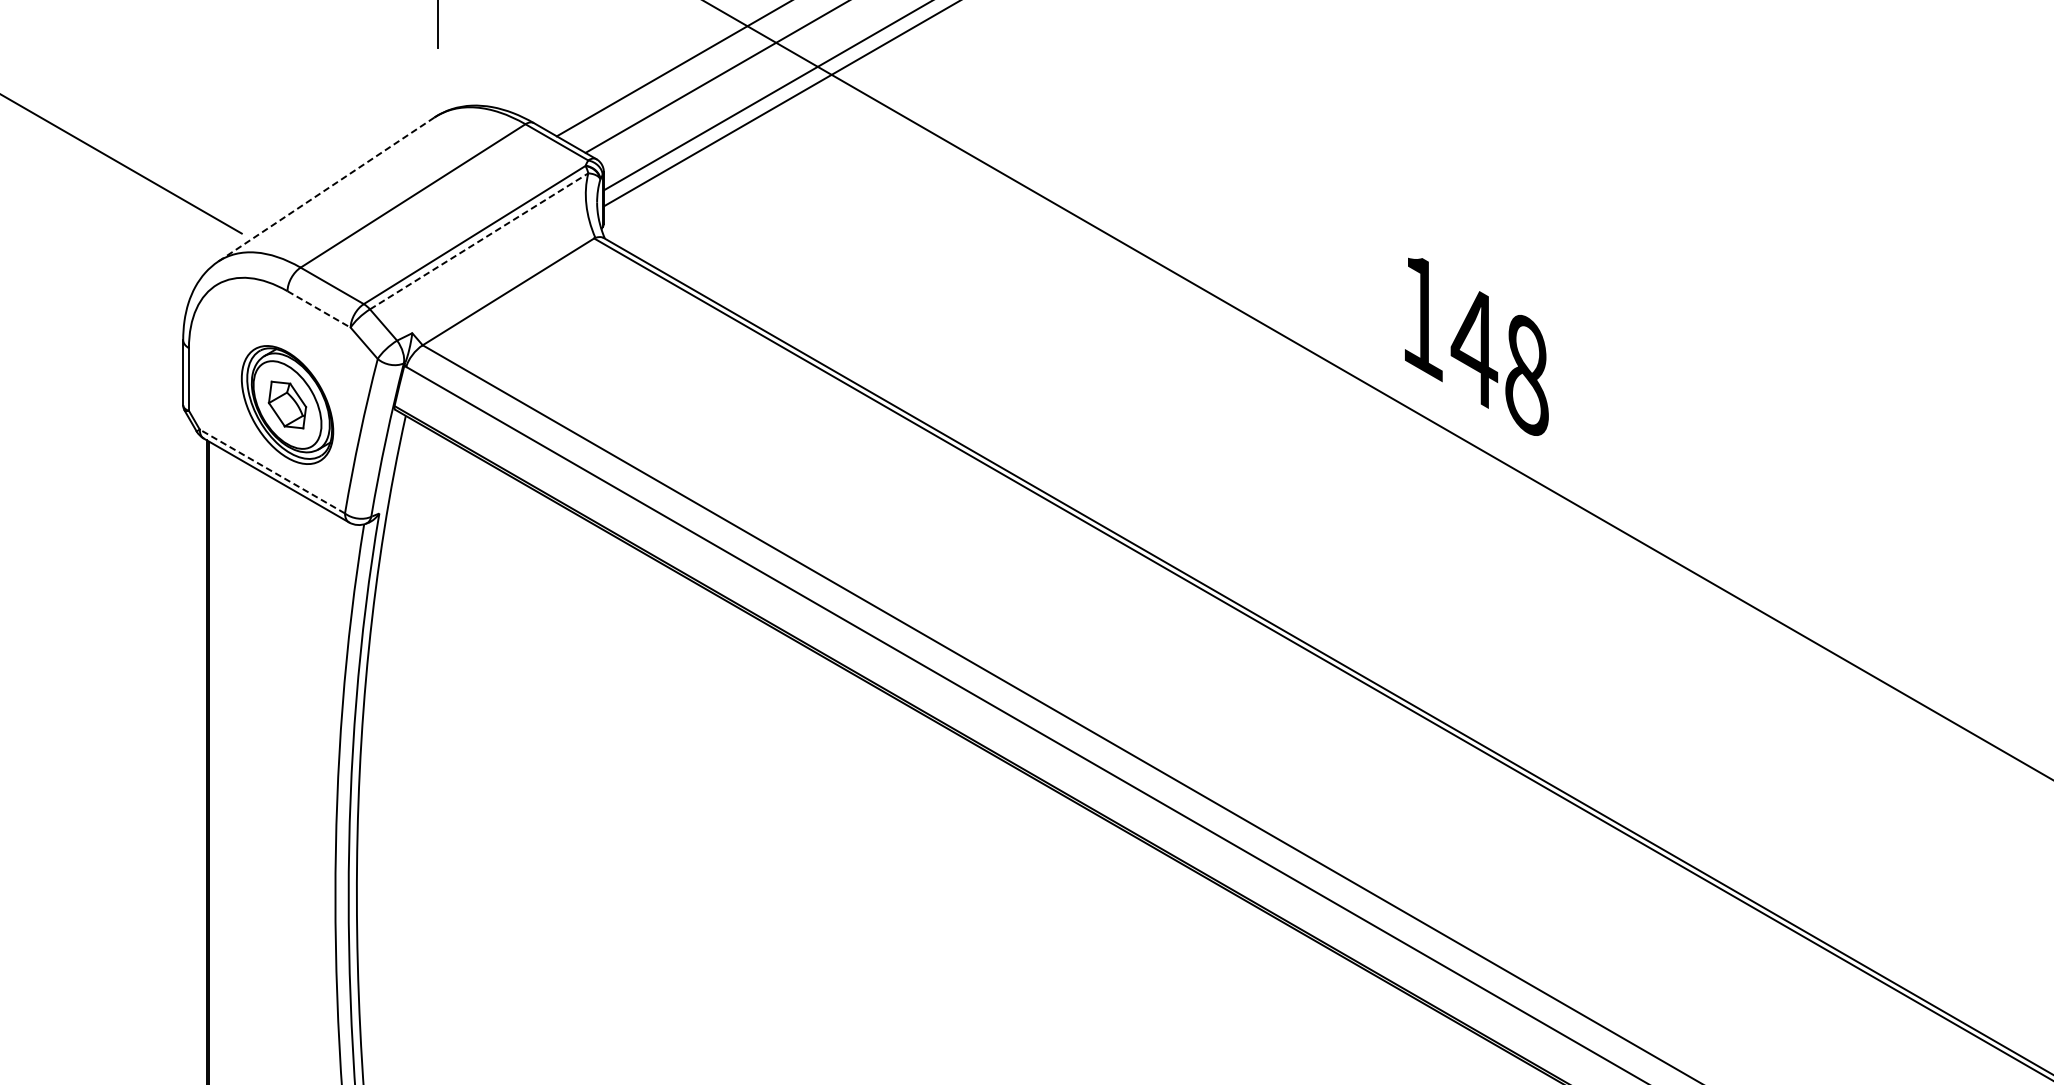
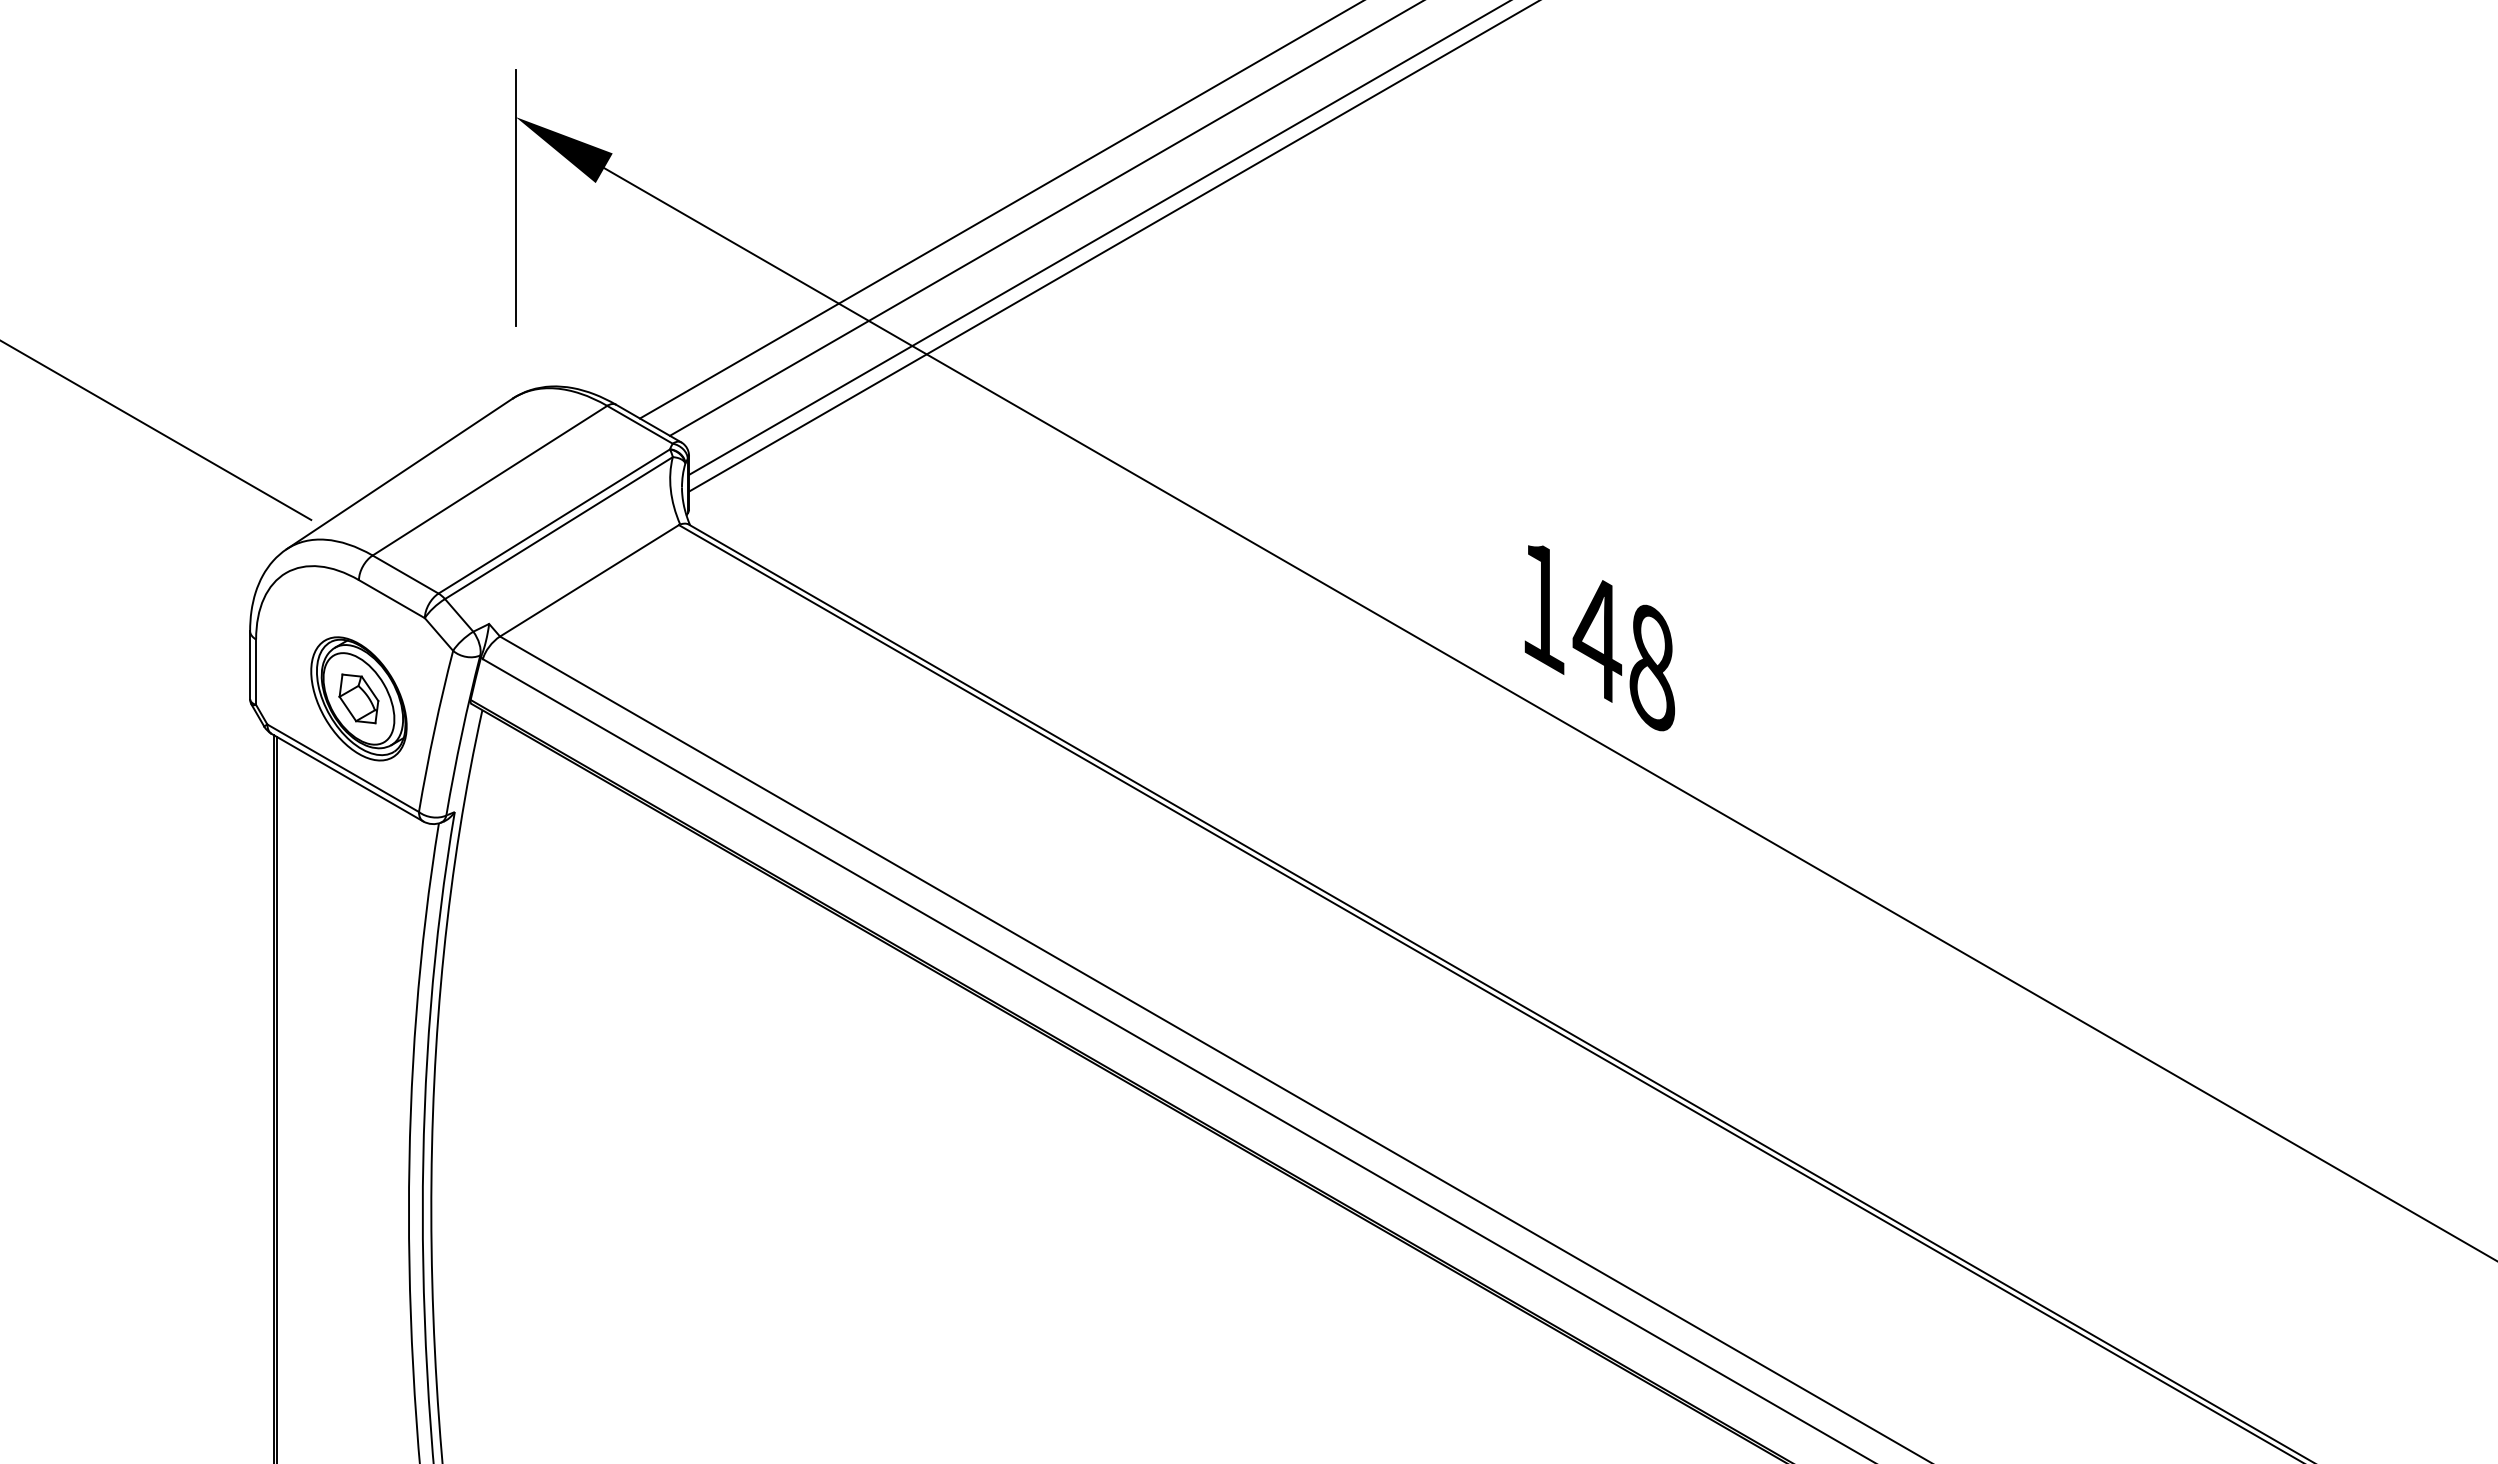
line: (326, 189) -> (399, 474), dashed -> solid
line: (479, 240) -> (559, 527), dashed -> solid
line: (319, 309) -> (392, 599), dashed -> solid
line: (272, 471) -> (343, 768), dashed -> solid

